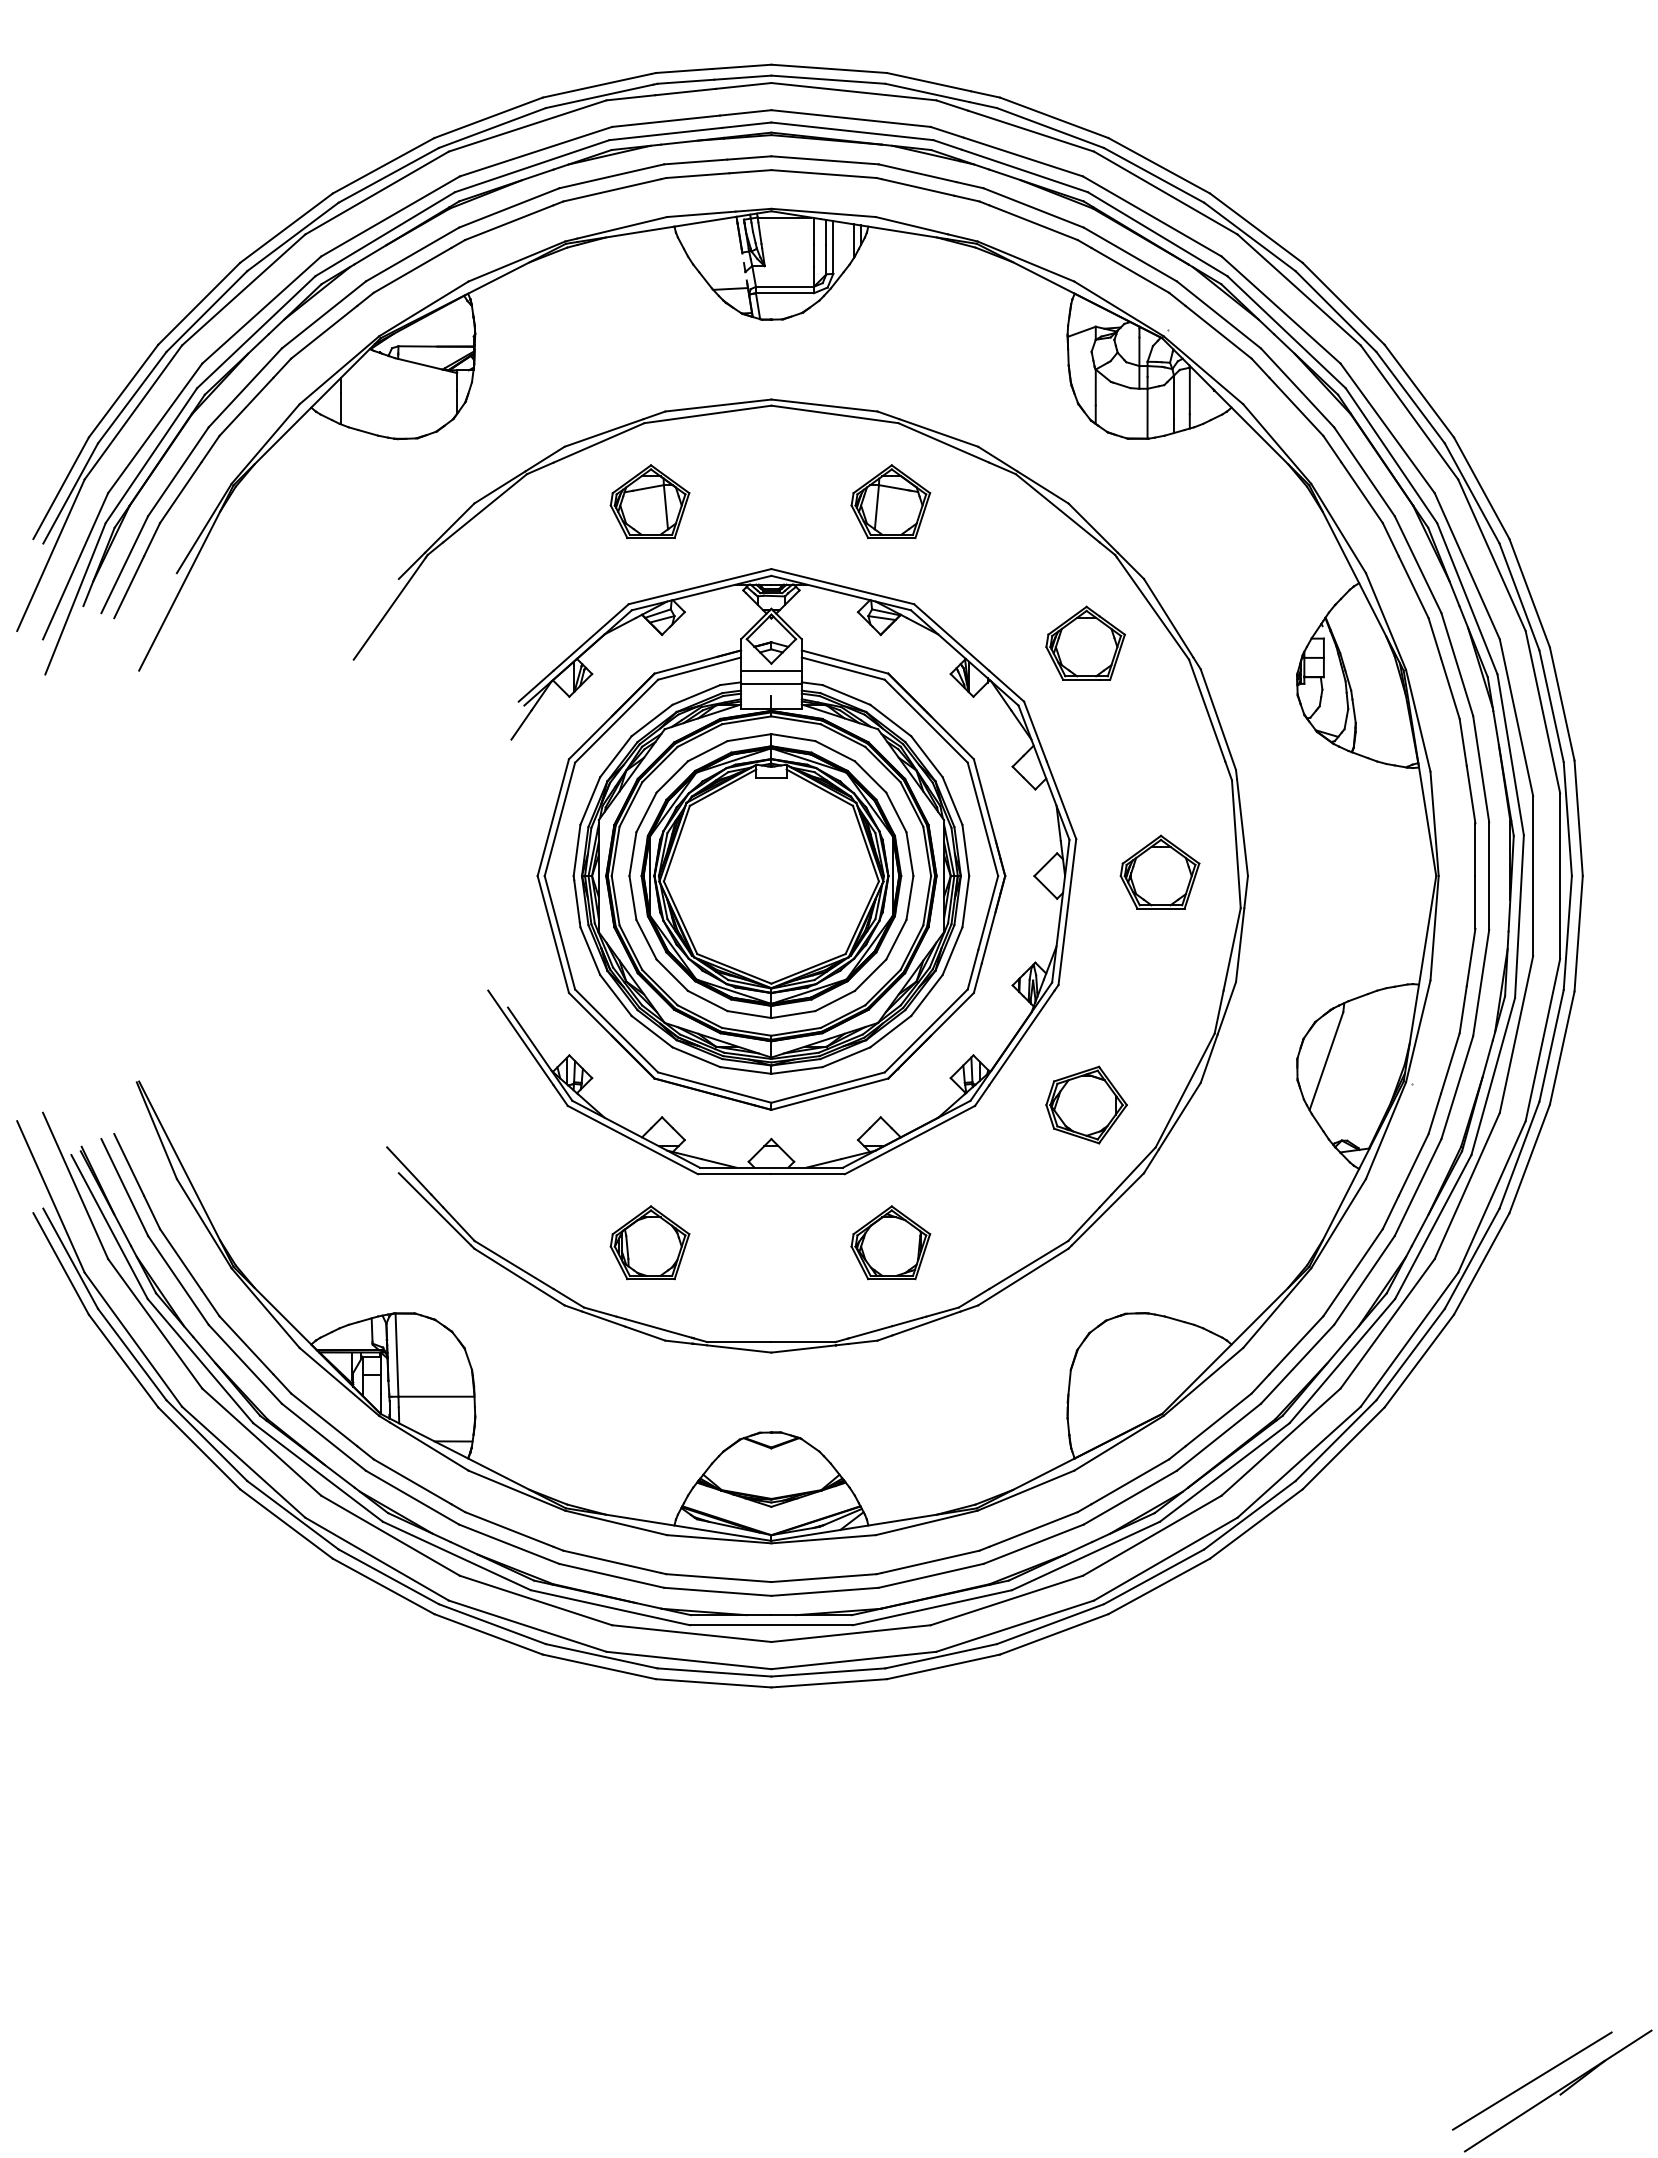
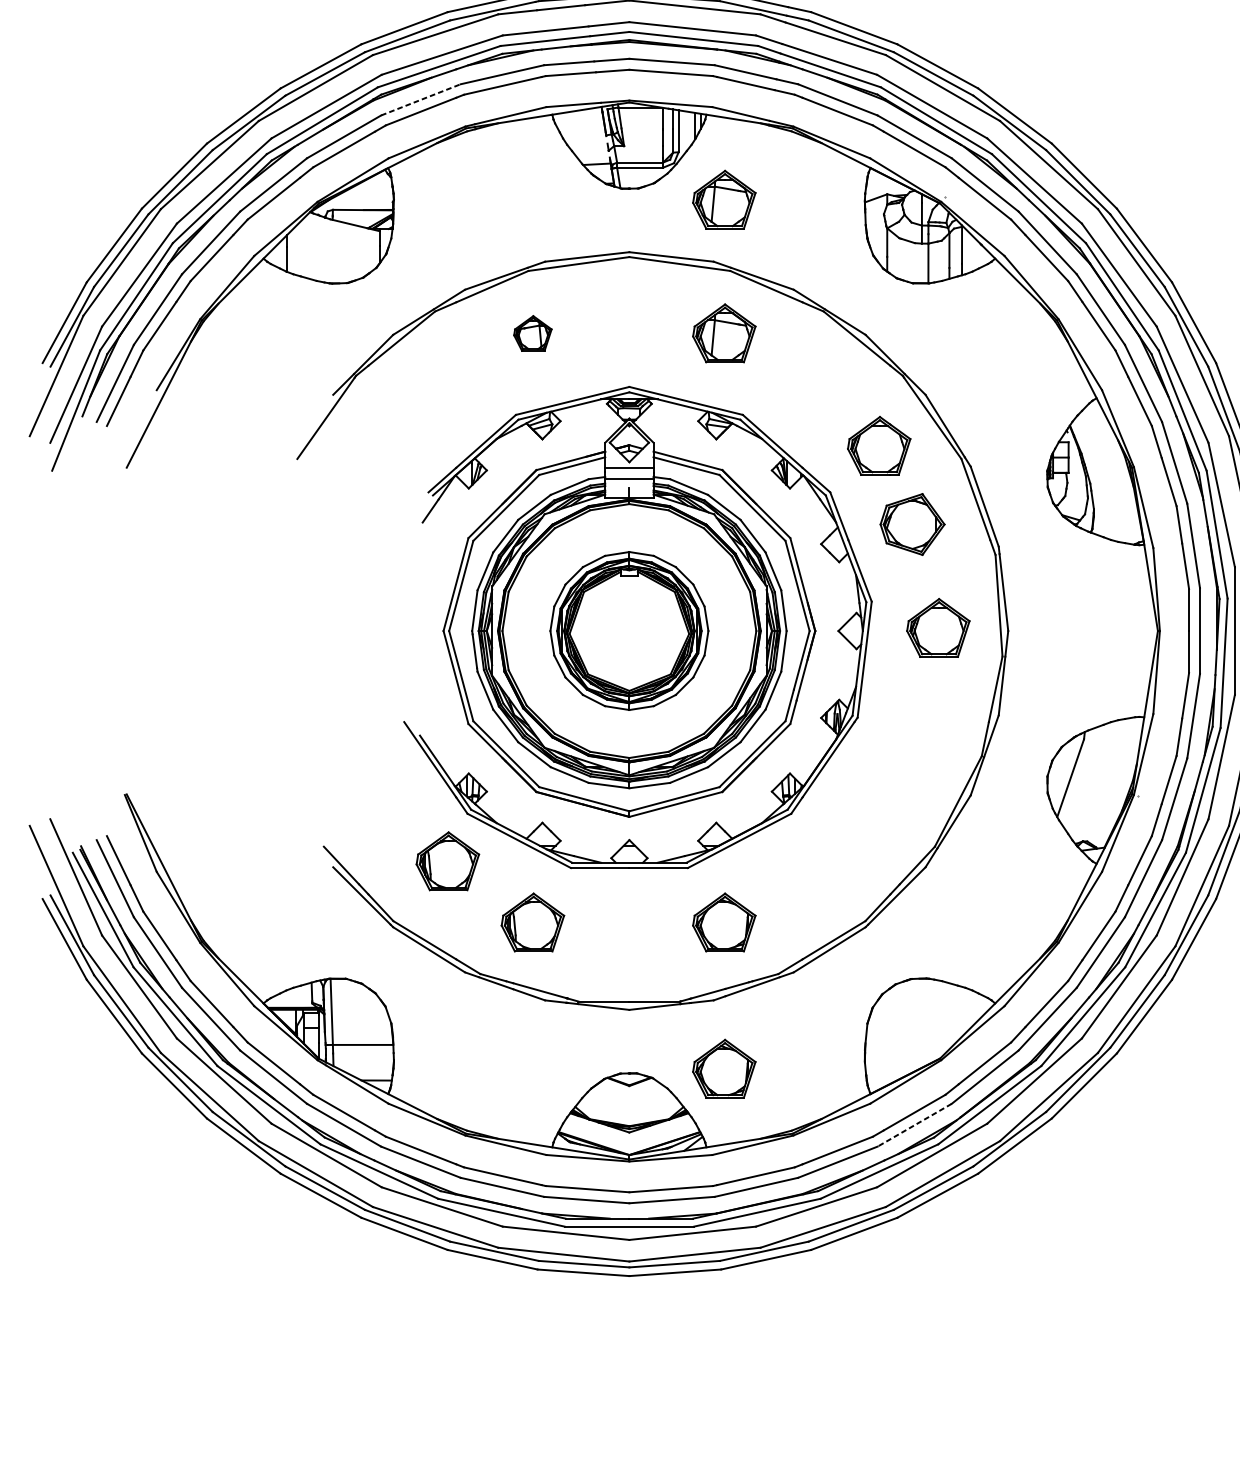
line: (509, 207) -> (421, 99), solid -> dashed
part: (890, 333) -> (724, 199), added
part: (649, 501) -> (532, 333), size x0.6
part: (771, 875) -> (629, 630), size x0.7
part: (1086, 1104) -> (912, 524), moved
part: (542, 1165) -> (447, 861), added
part: (890, 1426) -> (724, 1068), added
line: (1130, 1497) -> (914, 1125), solid -> dashed

